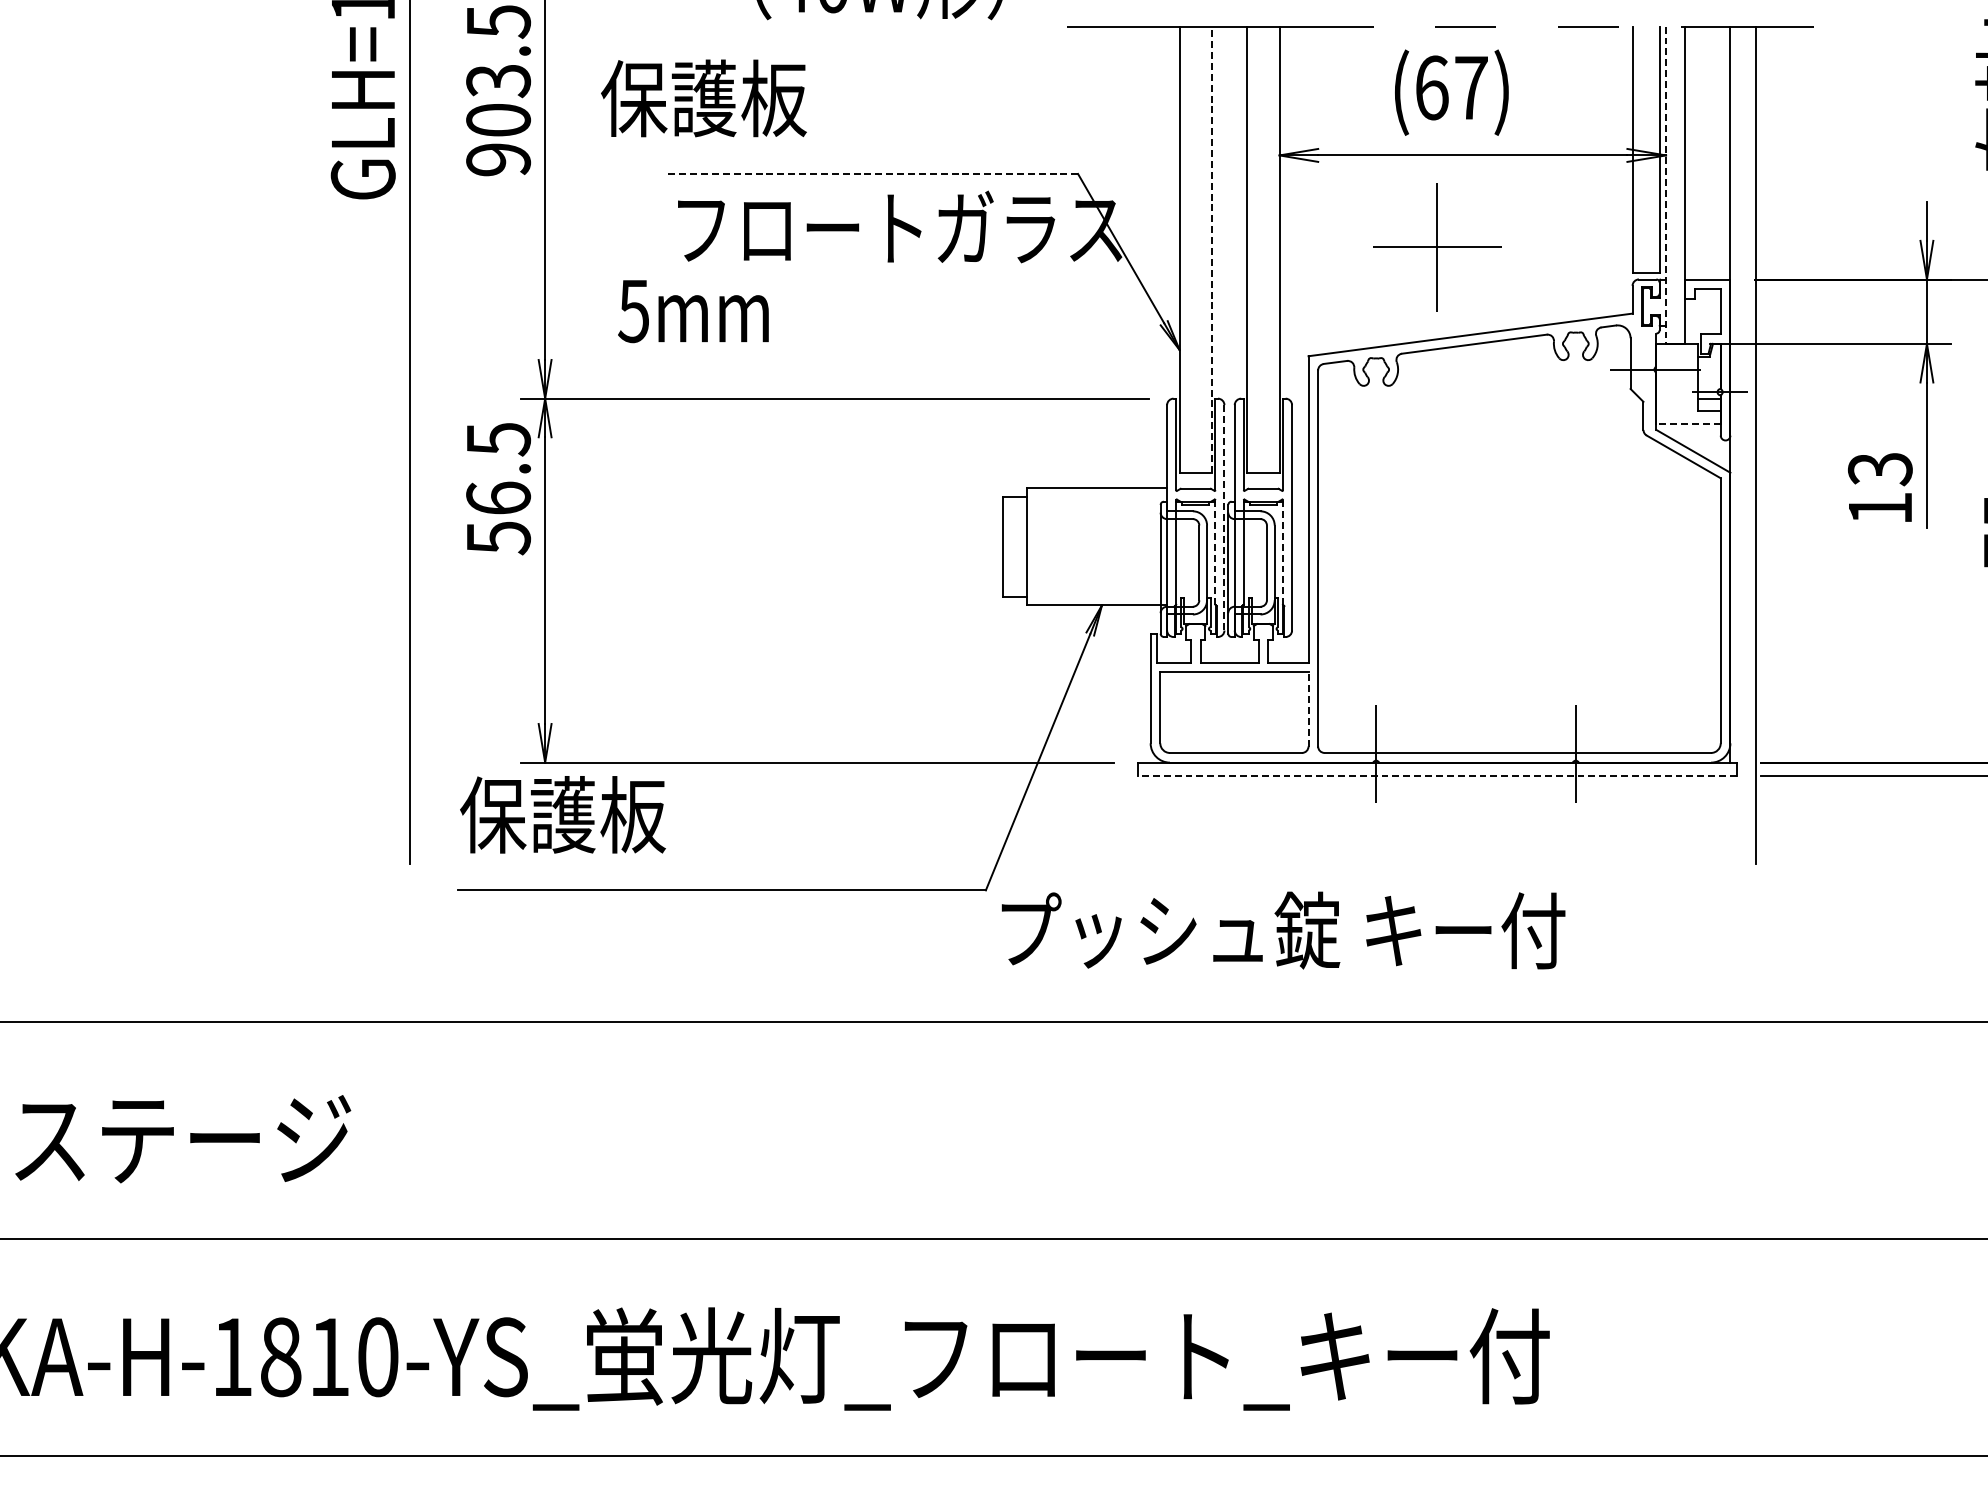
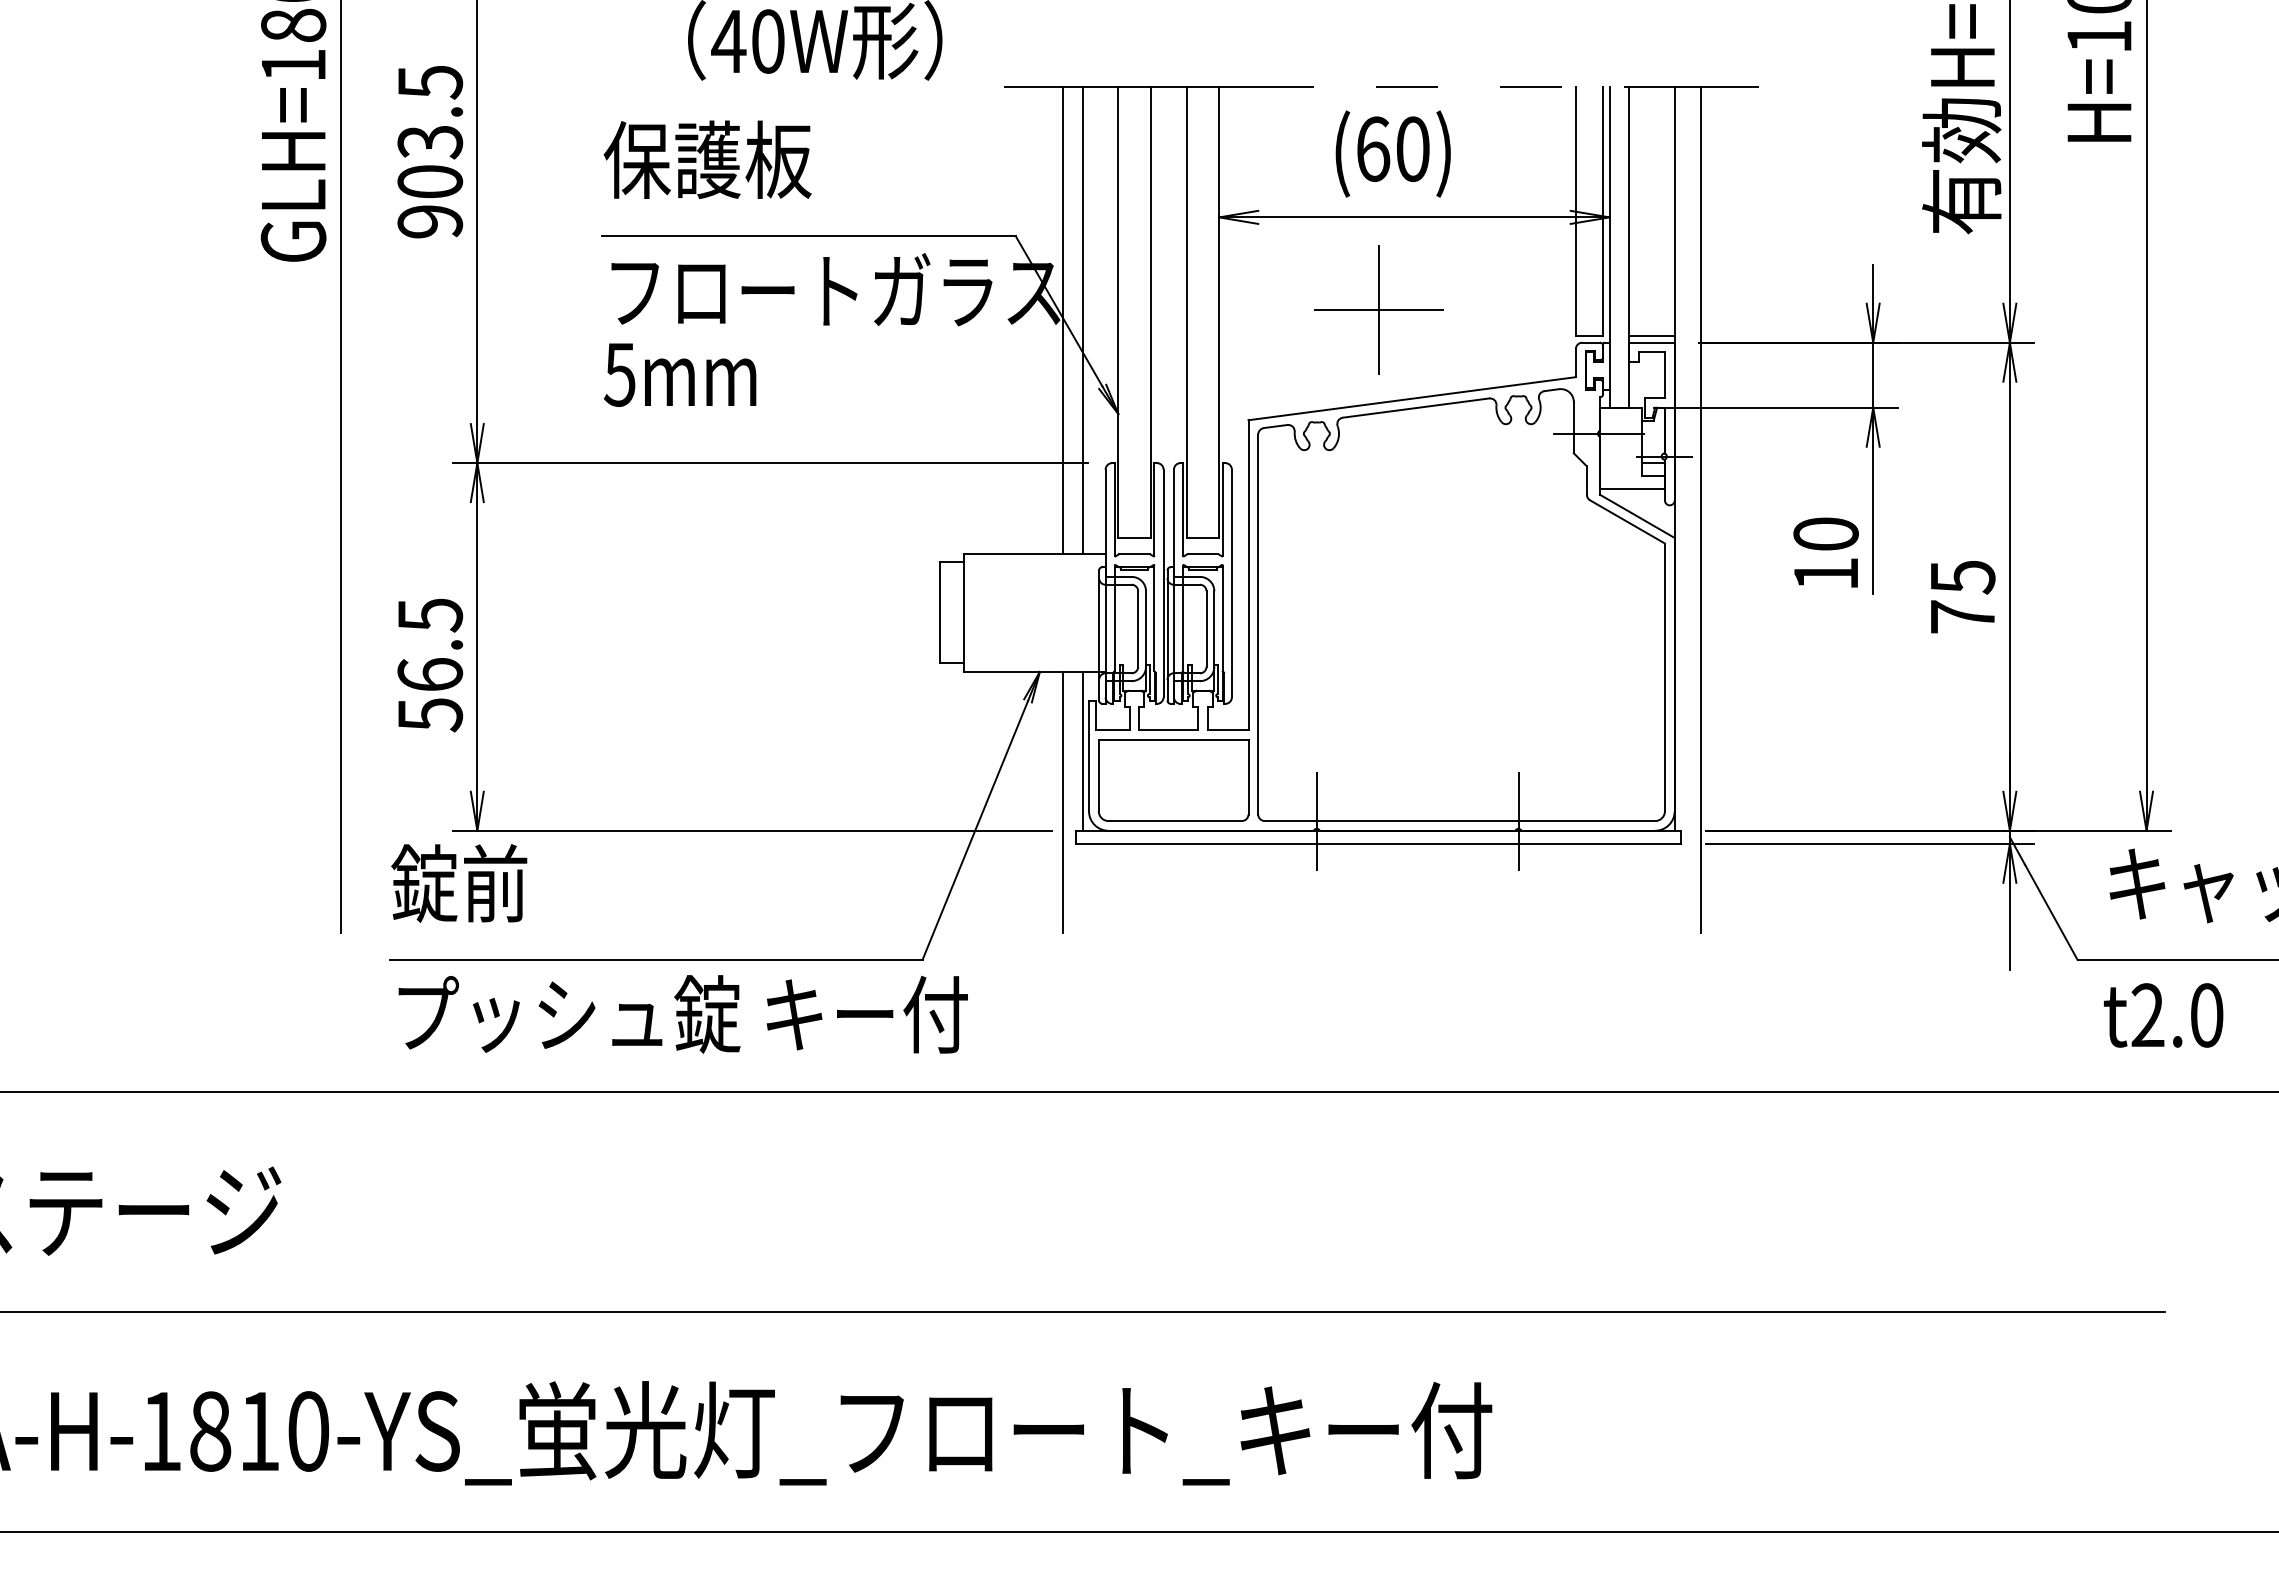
text: (1470, 87) -> (1412, 148), (67) -> (60)
text: (703, 98) -> (707, 159), moved
line: (872, 174) -> (808, 236), dashed -> solid
line: (1665, 186) -> (1609, 248), dashed -> solid
line: (1211, 249) -> (1150, 312), dashed -> solid
line: (1125, 257) -> (1063, 320), added
line: (1144, 257) -> (1082, 320), added
line: (1707, 273) -> (1651, 336), added
text: (693, 310) -> (680, 374), moved
line: (1688, 424) -> (1632, 489), dashed -> solid
text: (1879, 469) -> (1825, 534), 13 -> 10
text: (498, 489) -> (430, 665), moved
line: (1224, 517) -> (1163, 583), dashed -> solid
line: (1215, 552) -> (1154, 618), dashed -> solid
line: (1282, 552) -> (1222, 618), dashed -> solid
line: (1144, 683) -> (1082, 750), added
line: (1308, 708) -> (1248, 776), dashed -> solid
line: (1125, 734) -> (1063, 802), added
line: (1437, 775) -> (1378, 843), dashed -> solid
text: (563, 814) -> (495, 883), 保護板 -> 錠前
text: (1282, 930) -> (682, 1014), moved

